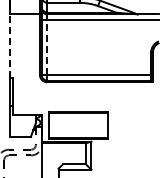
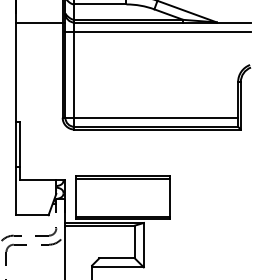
line: (9, 46) -> (14, 73), dashed -> solid
line: (47, 47) -> (74, 74), dashed -> solid

